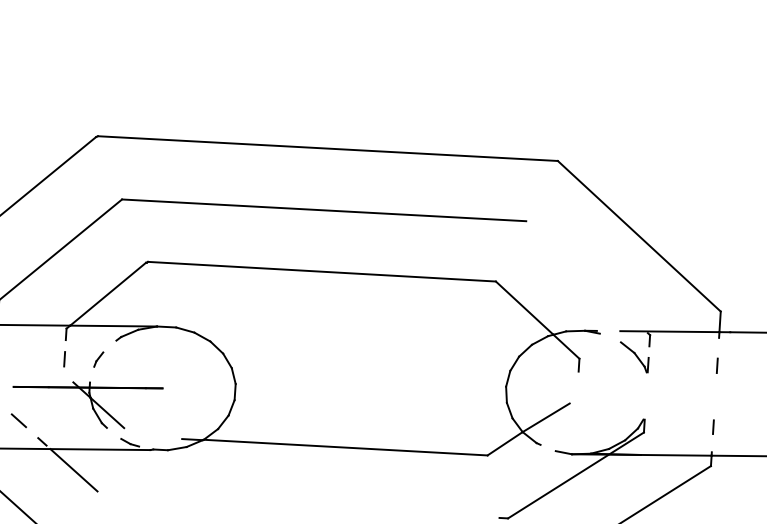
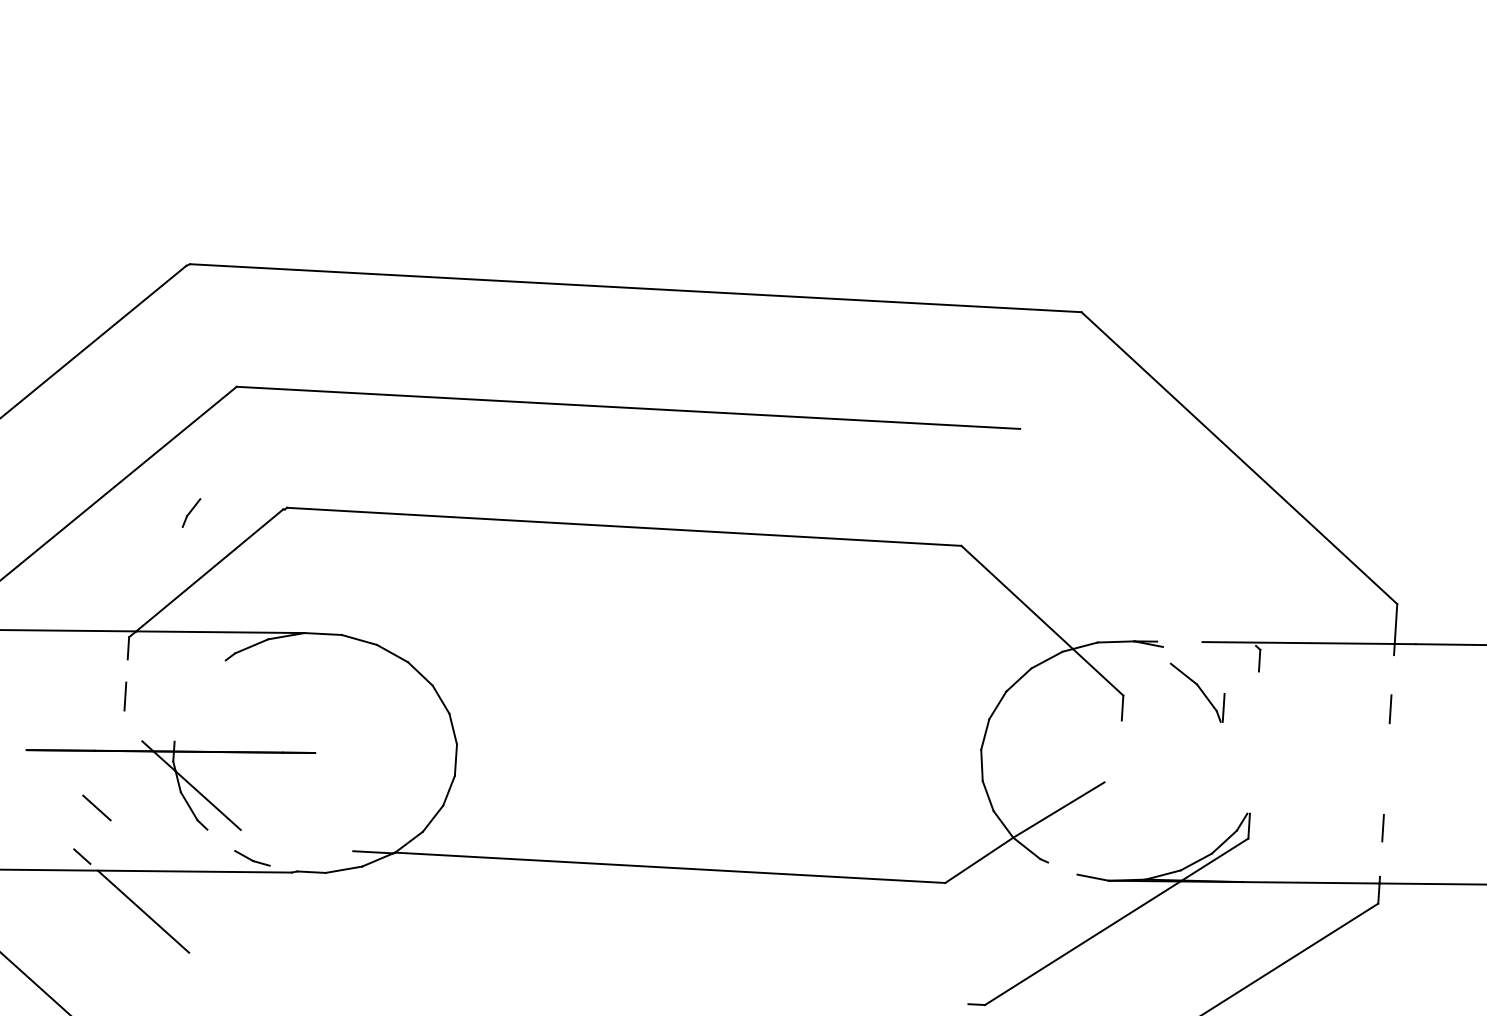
part: (634, 357) -> (1197, 693), moved
line: (98, 359) -> (191, 512), moved
line: (18, 420) -> (96, 807), moved

